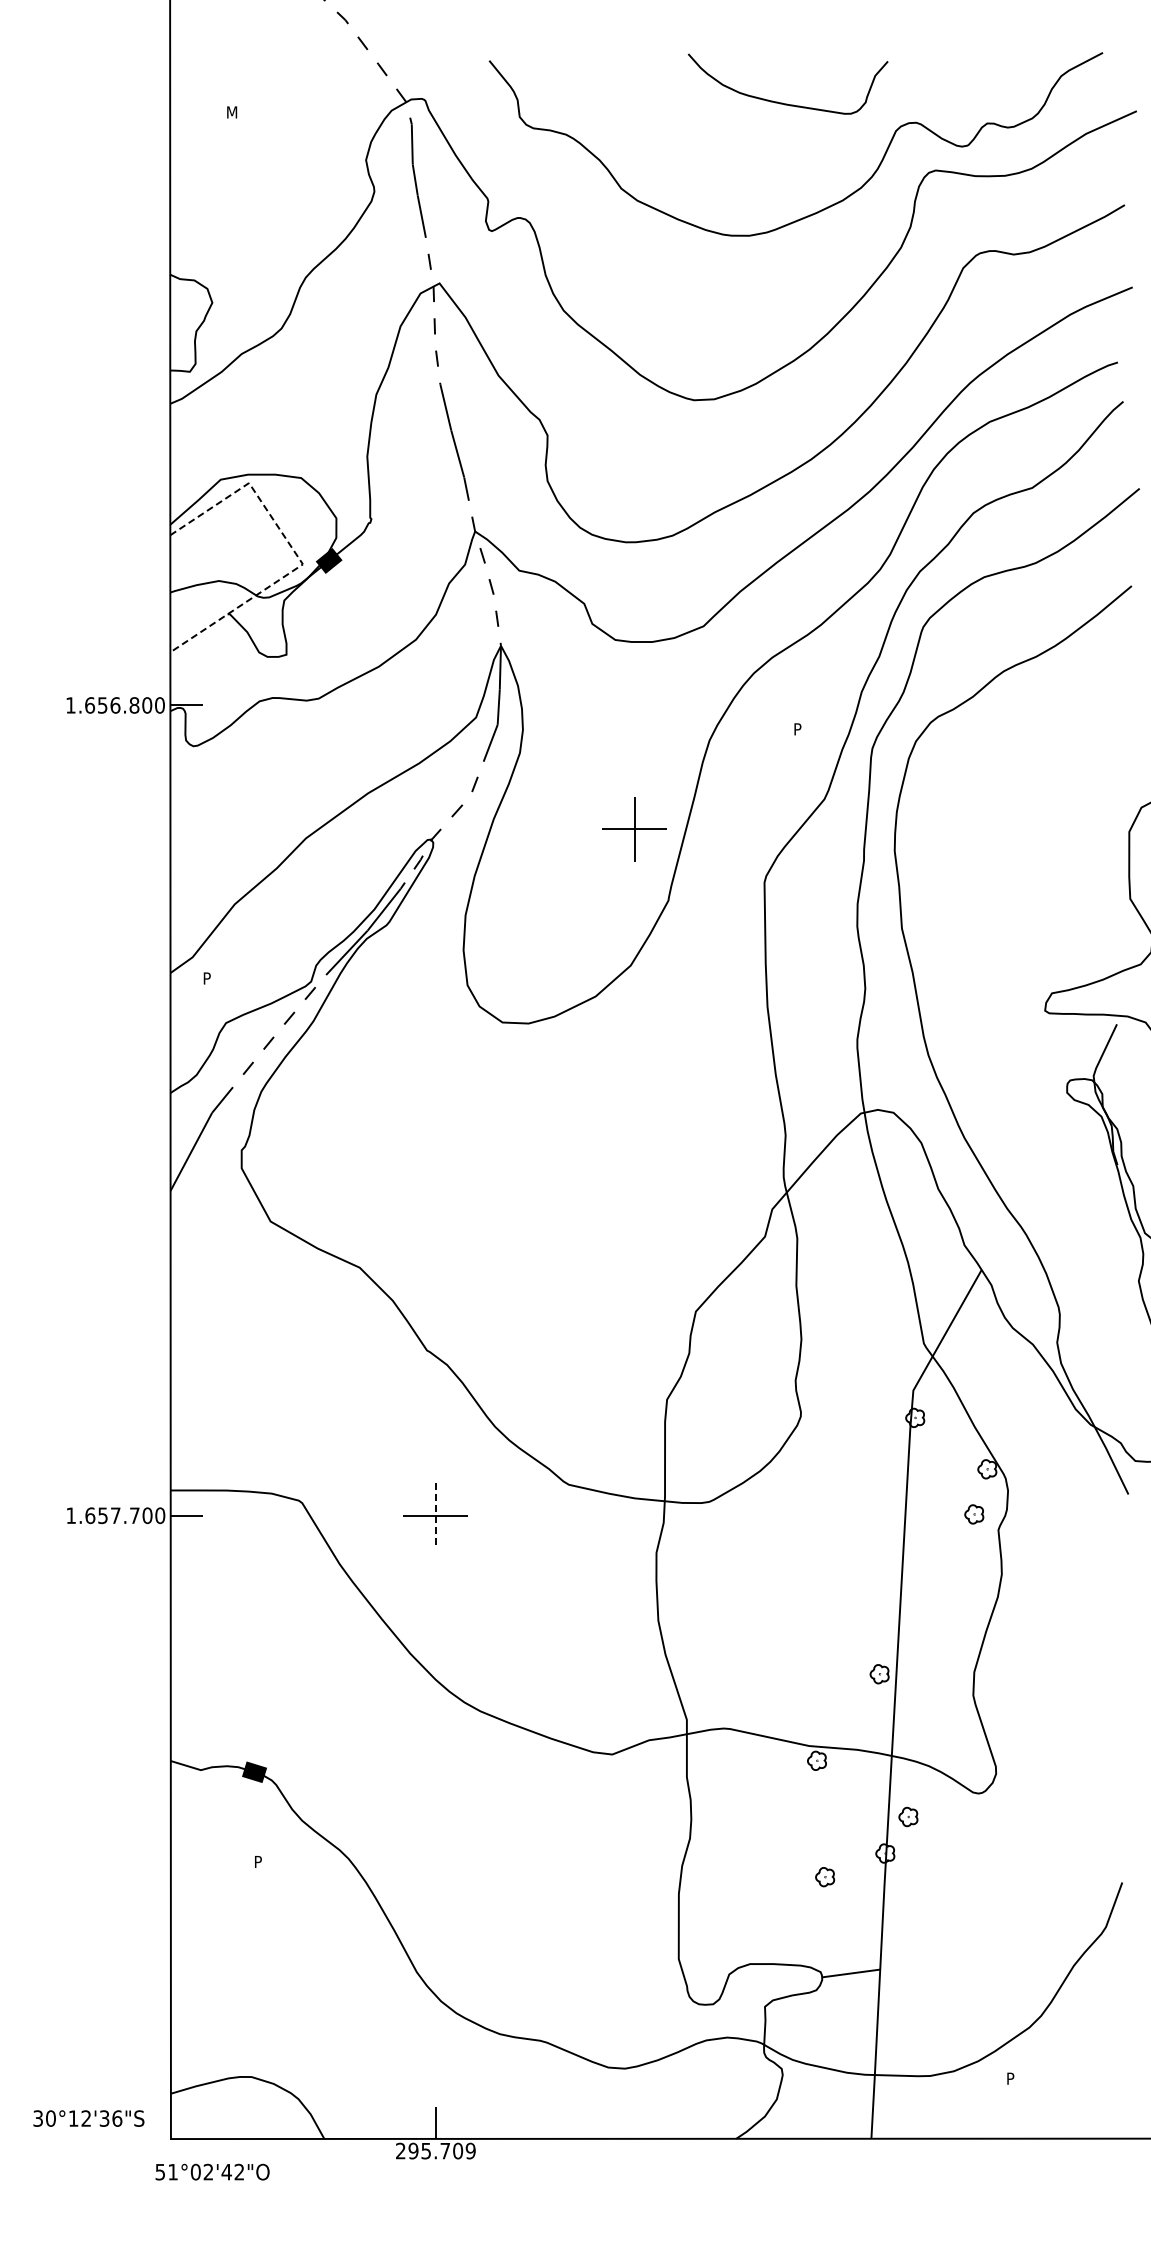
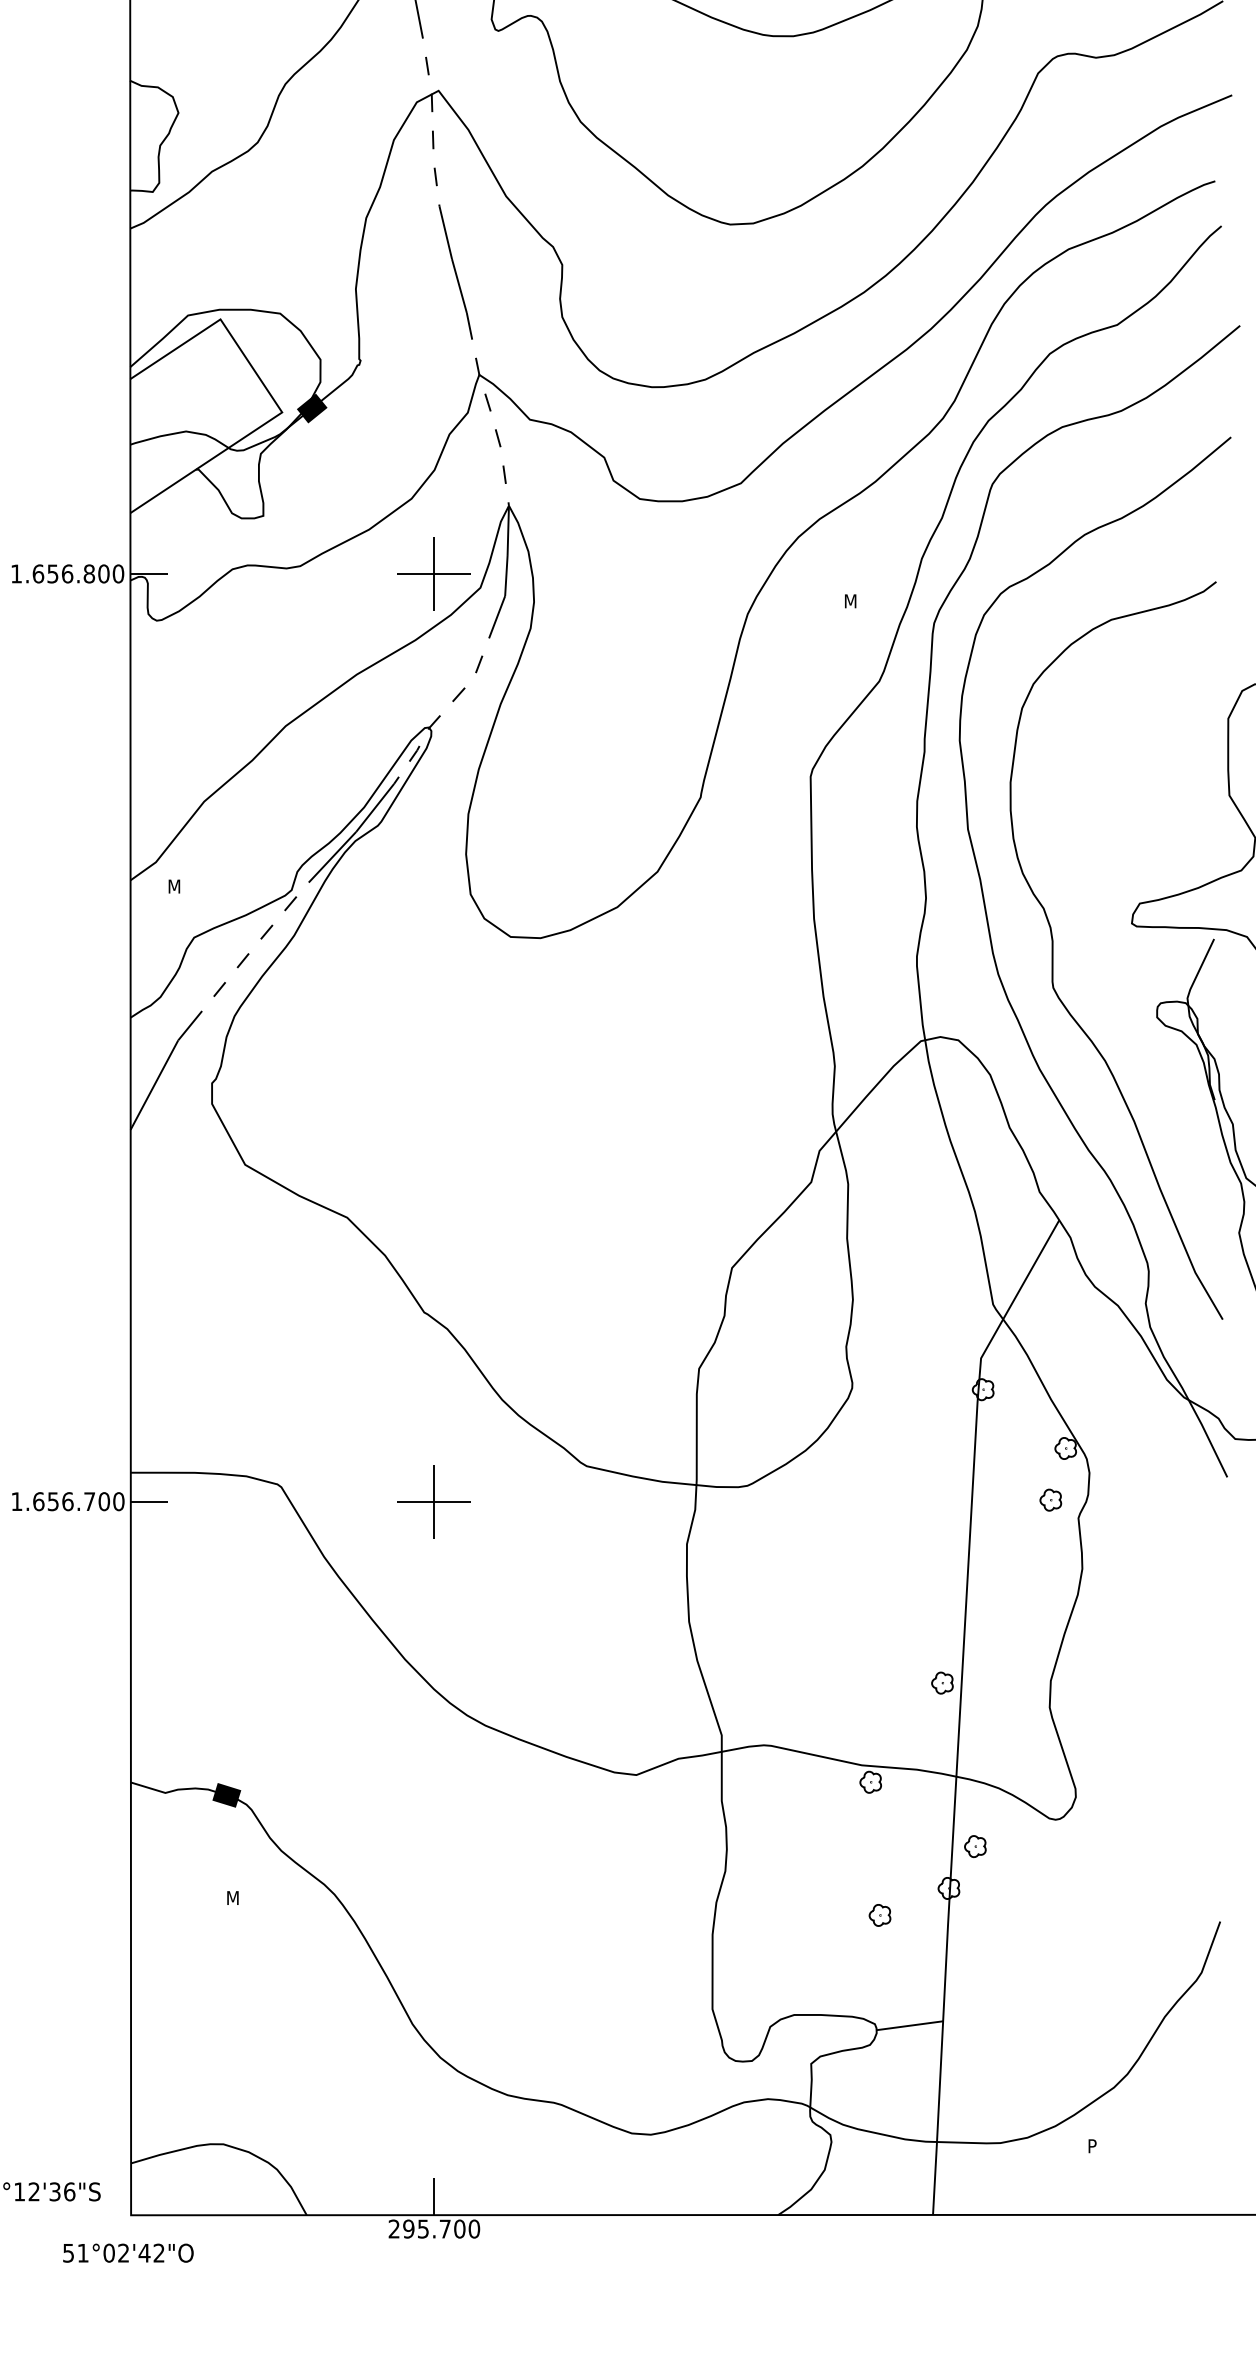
line: (294, 551) -> (272, 397), dashed -> solid
text: (799, 729) -> (850, 601), P -> M
part: (634, 829) -> (433, 574), moved
text: (209, 978) -> (175, 886), P -> M
curve: (976, 1033) -> (1053, 949), added
text: (115, 1515) -> (67, 1501), 1.657.700 -> 1.656.700
line: (435, 1516) -> (433, 1502), dashed -> solid
text: (260, 1861) -> (233, 1897), P -> M
text: (470, 2151) -> (474, 2229), 295.709 -> 295.700
text: (212, 2171) -> (128, 2252), moved

